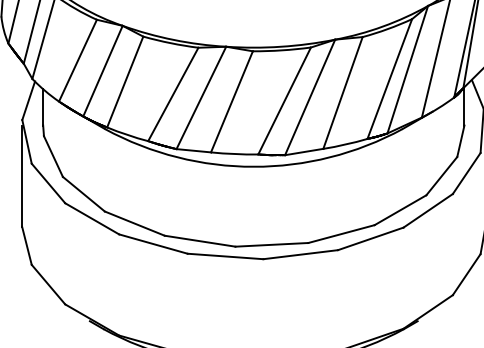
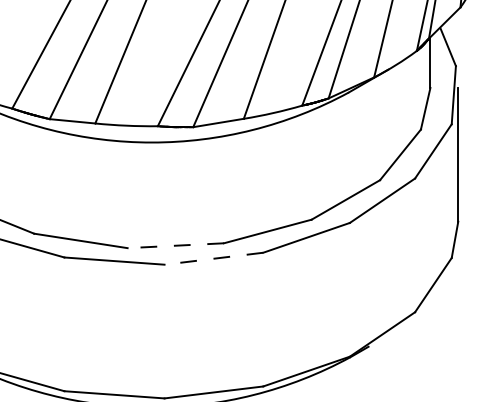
line: (271, 244) -> (175, 245), solid -> dashed
line: (300, 254) -> (213, 258), solid -> dashed

